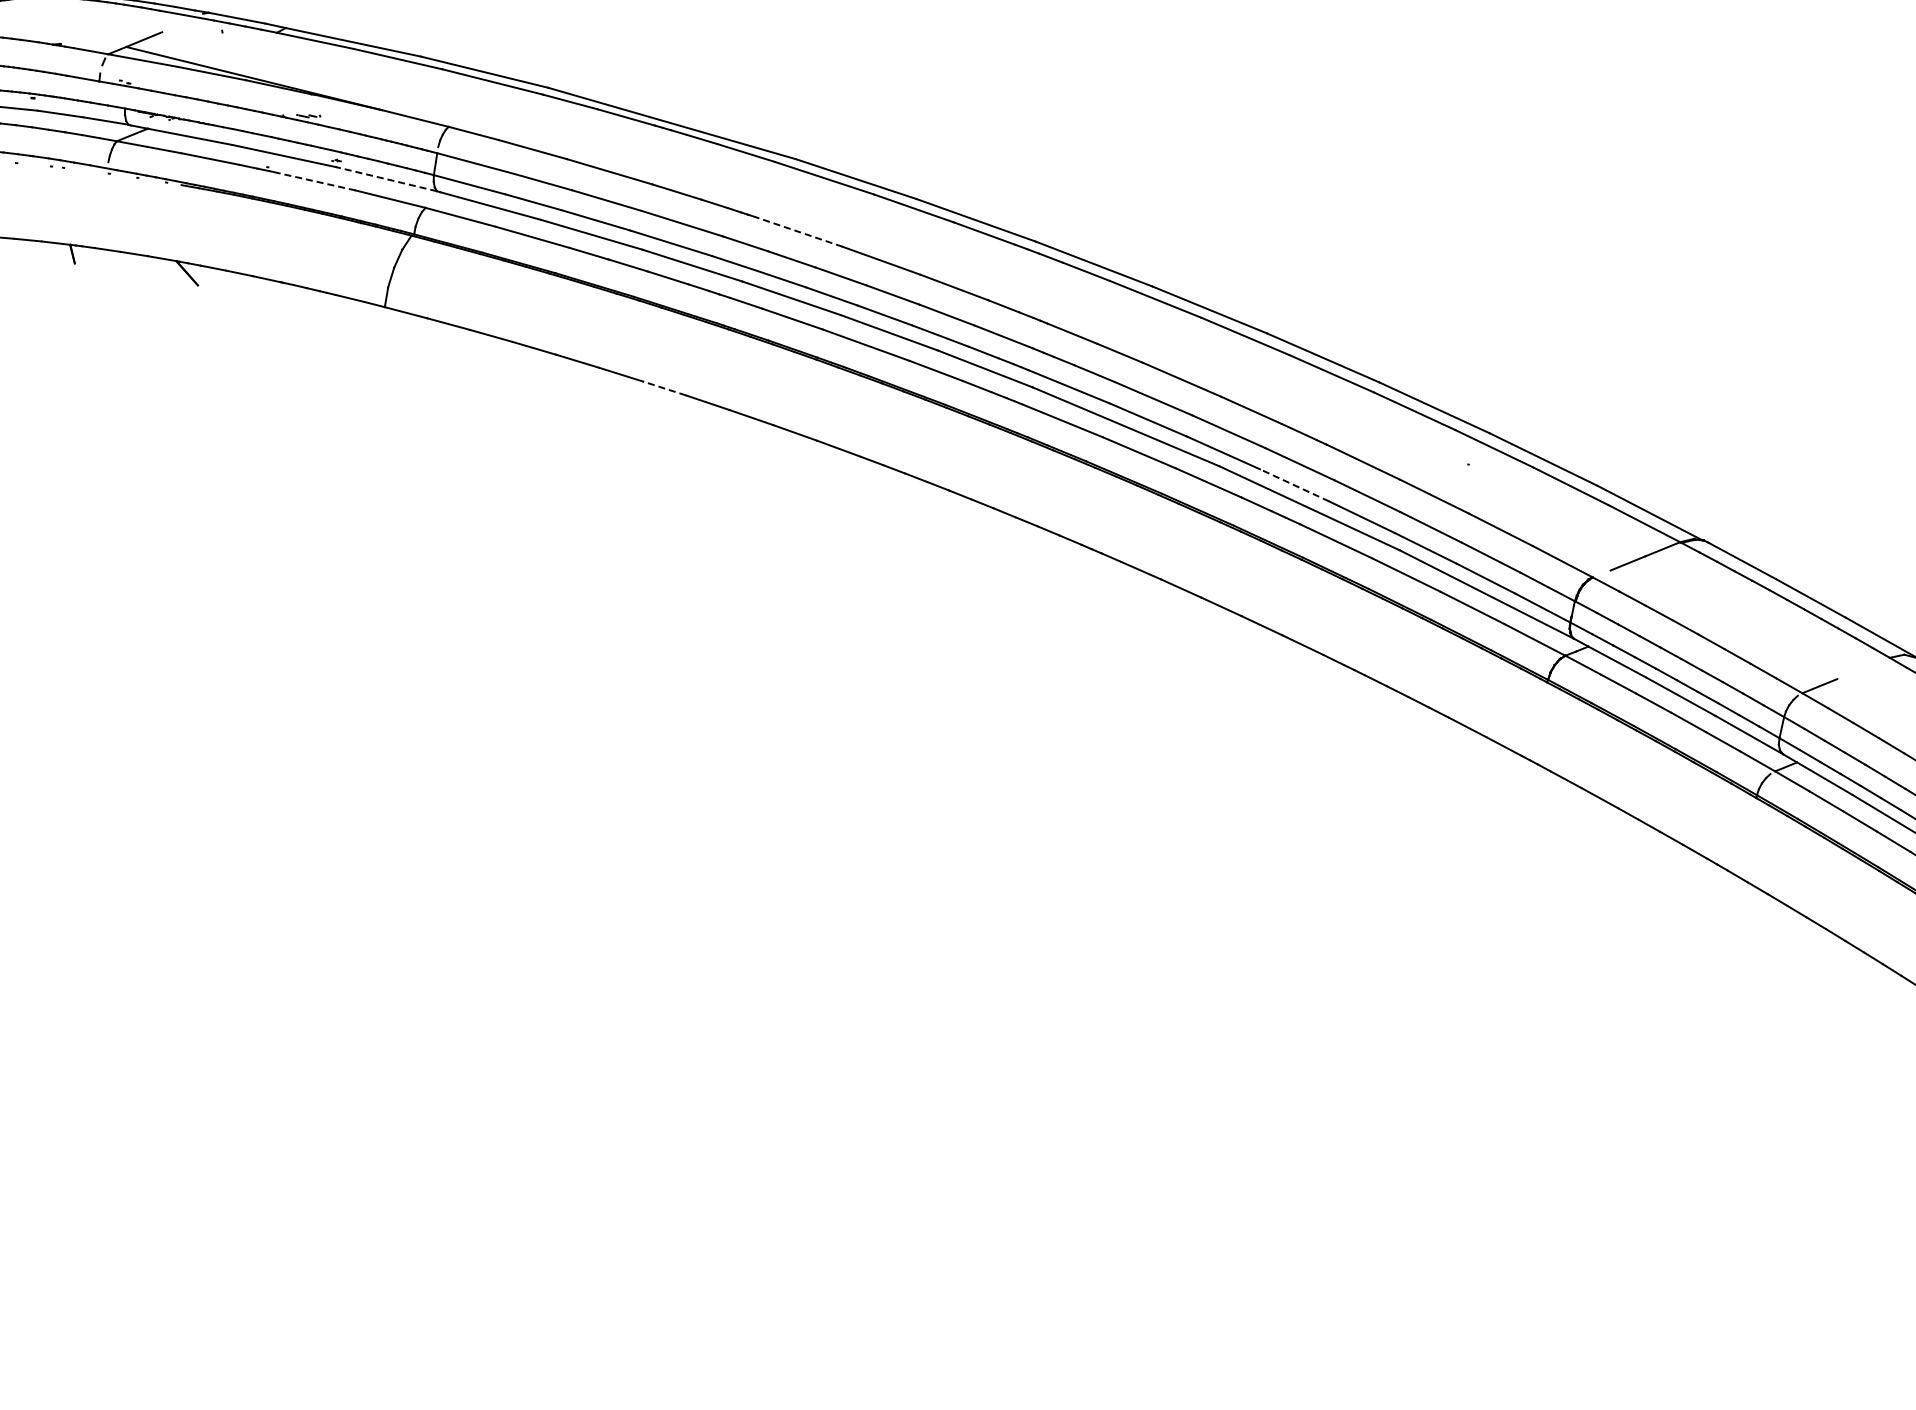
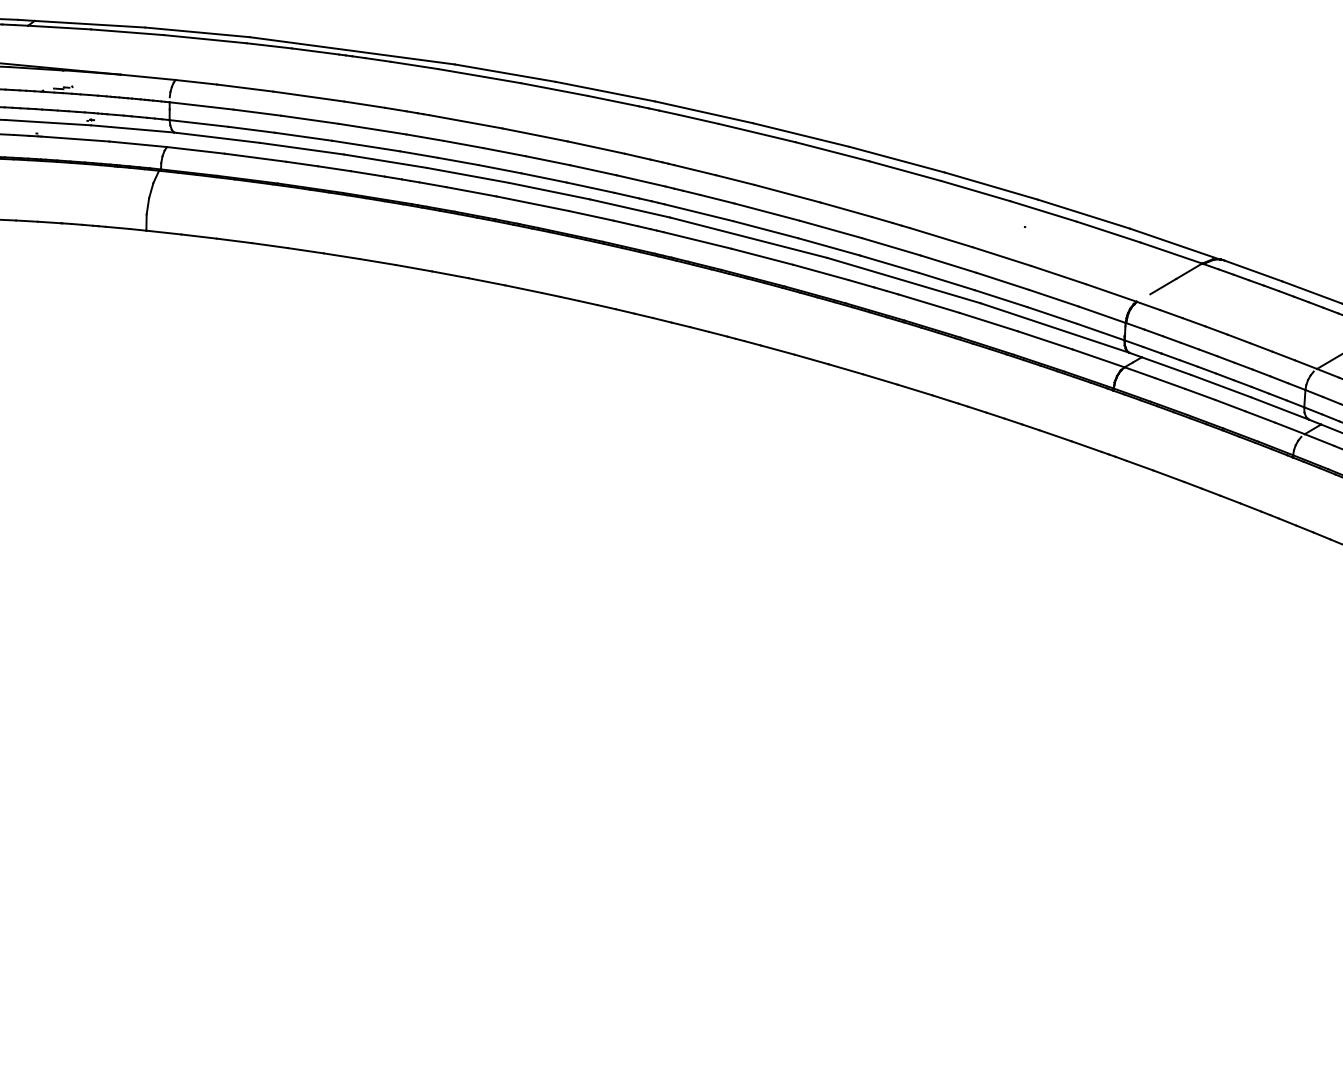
line: (386, 179) -> (132, 129), dashed -> solid
line: (313, 181) -> (74, 139), dashed -> solid
line: (798, 231) -> (465, 121), dashed -> solid
line: (664, 388) -> (377, 262), dashed -> solid
line: (1294, 485) -> (889, 264), dashed -> solid

